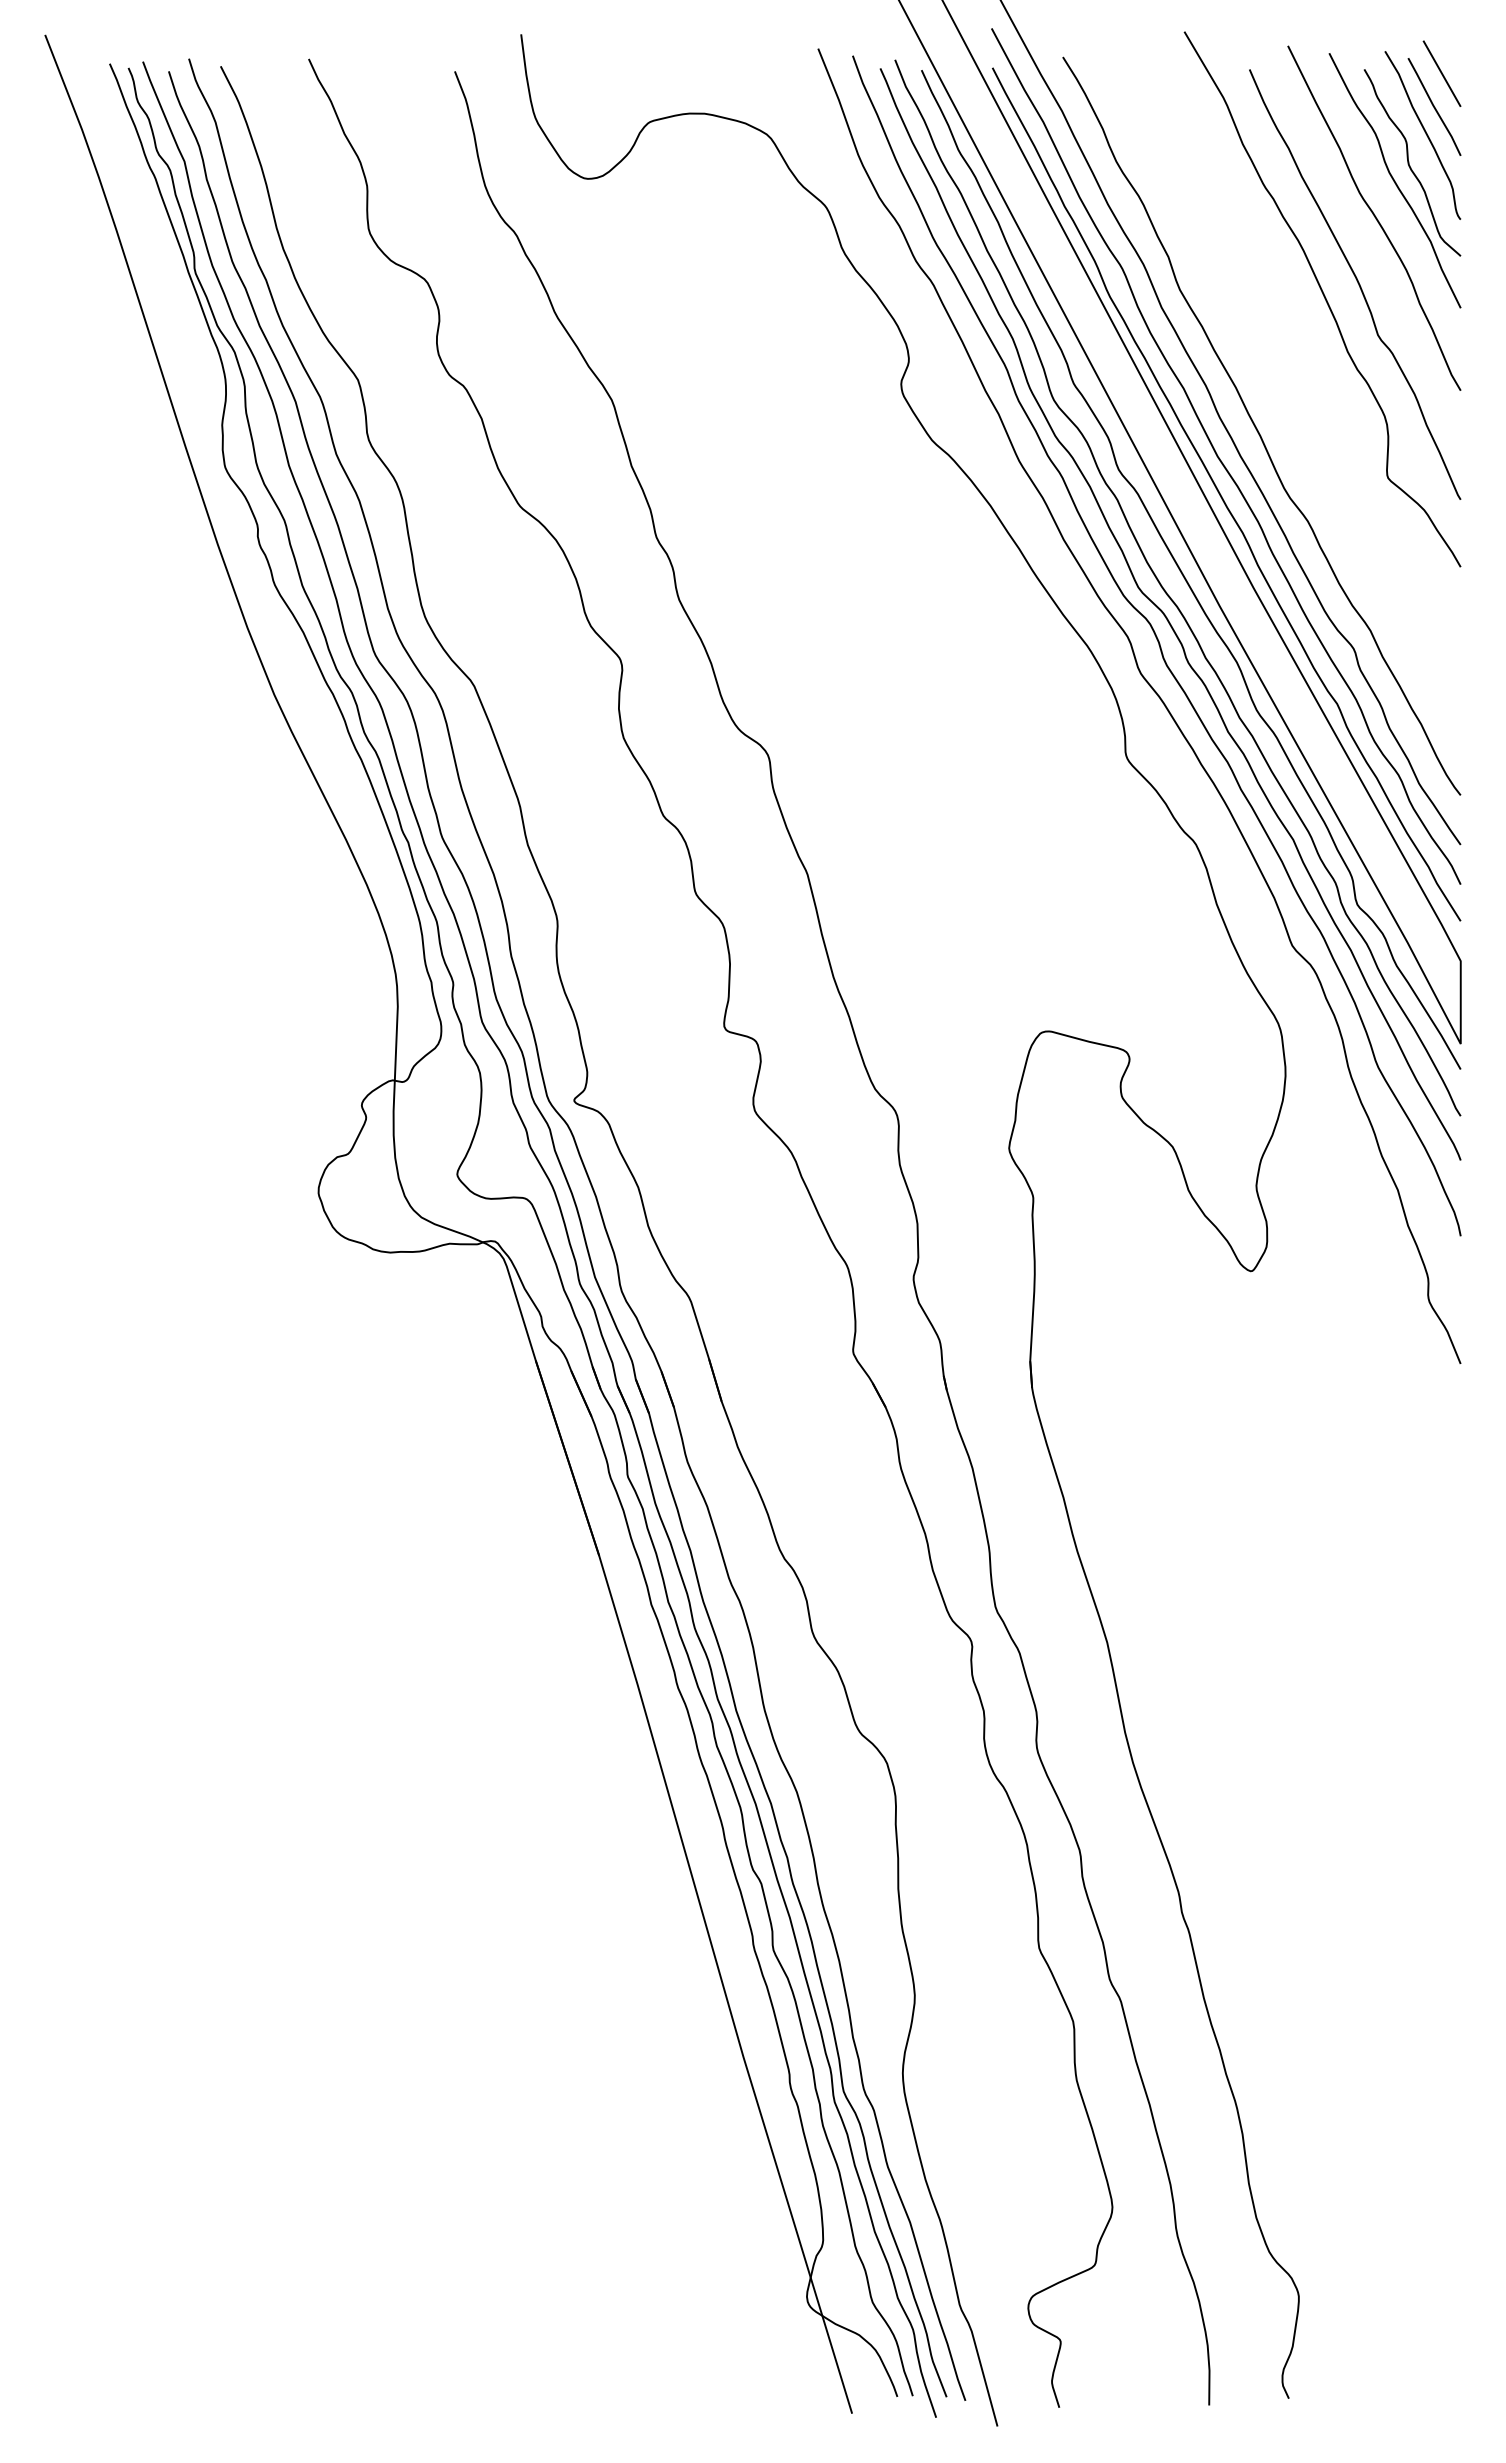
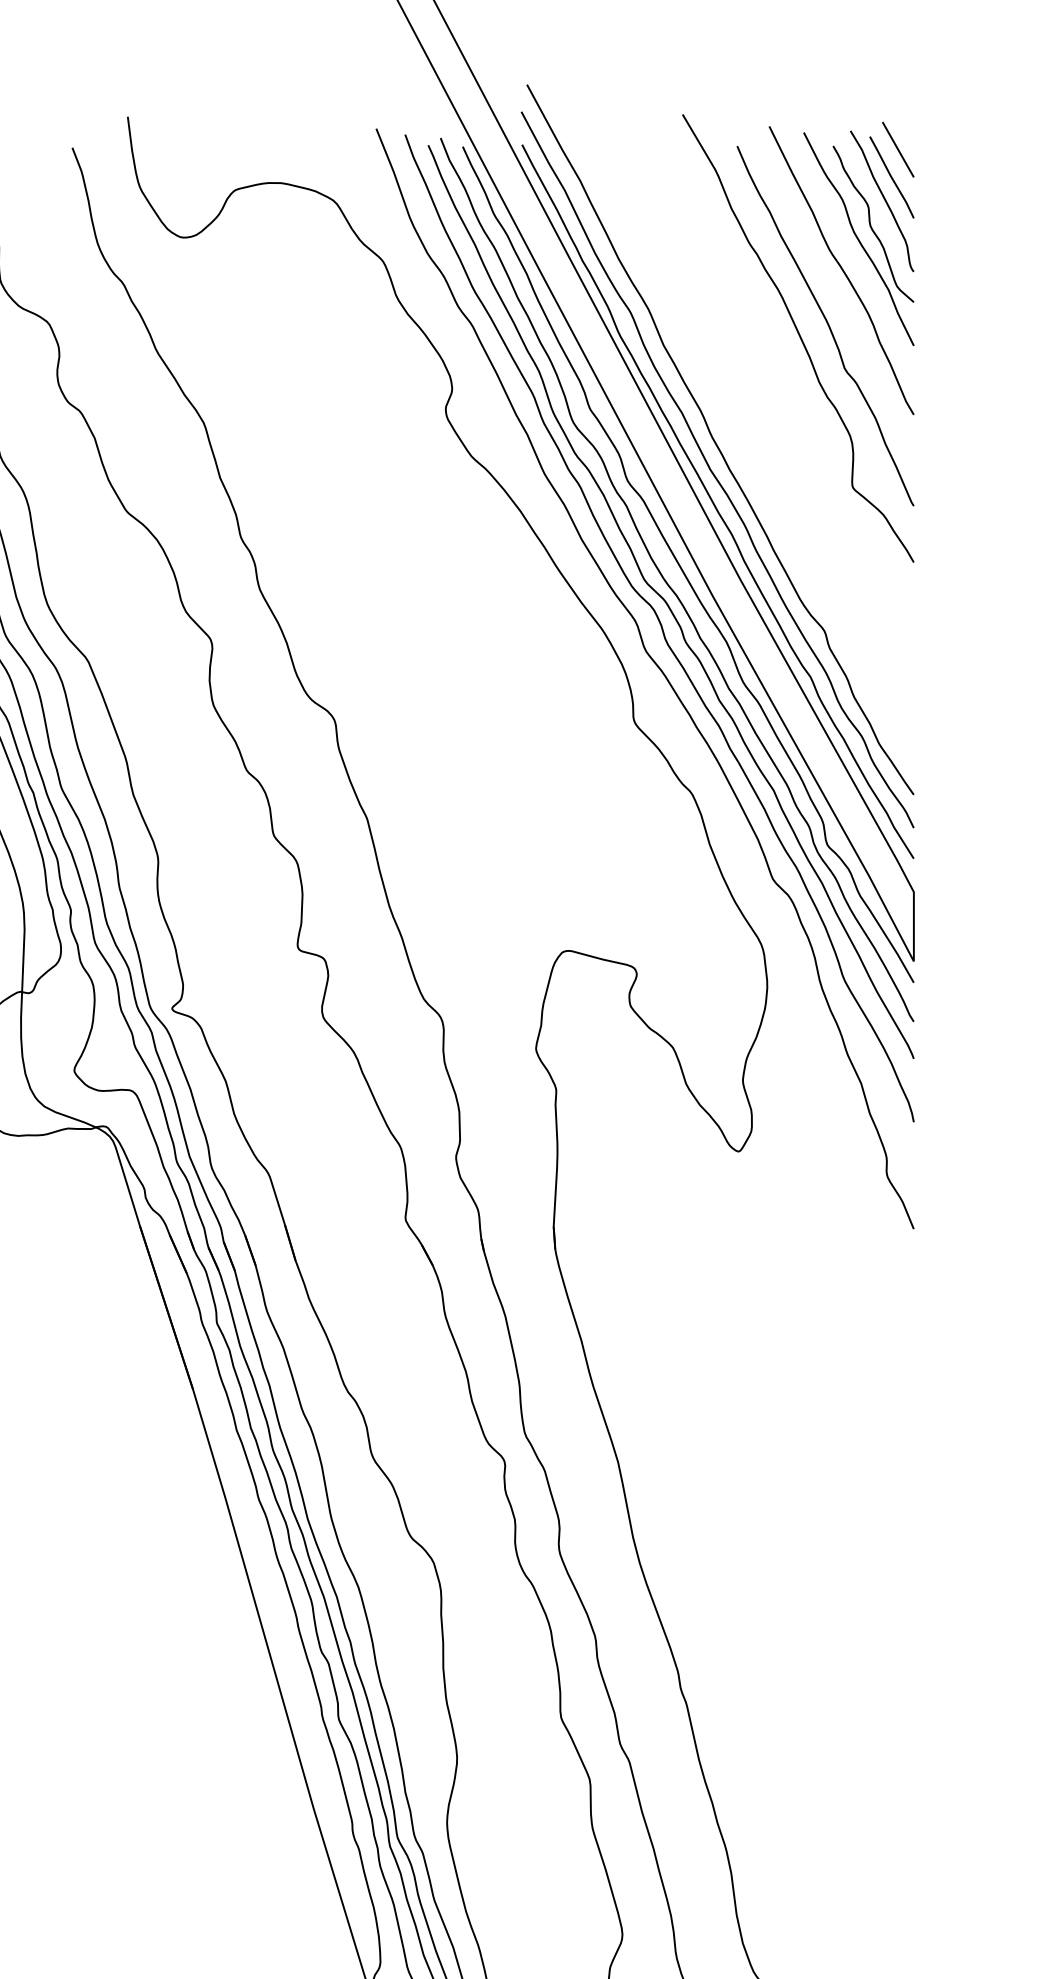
curve: (1257, 428) -> (743, 446), removed

